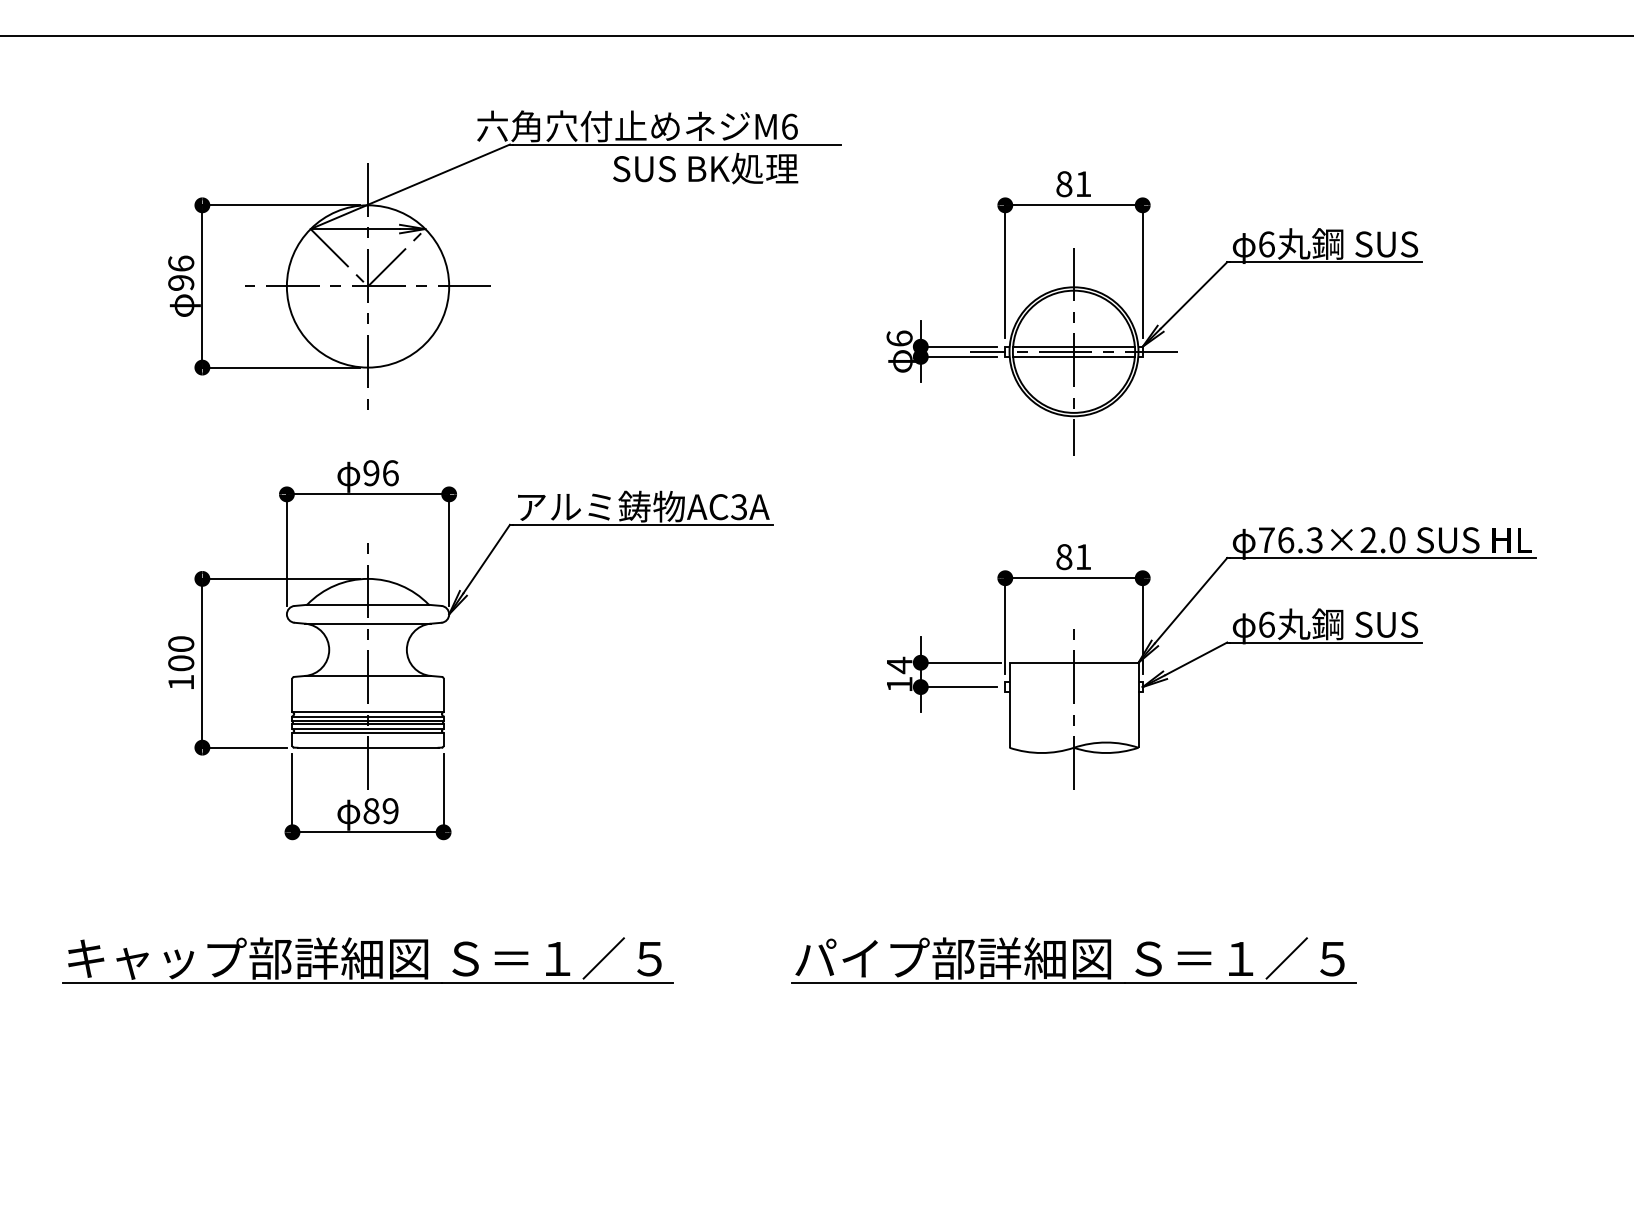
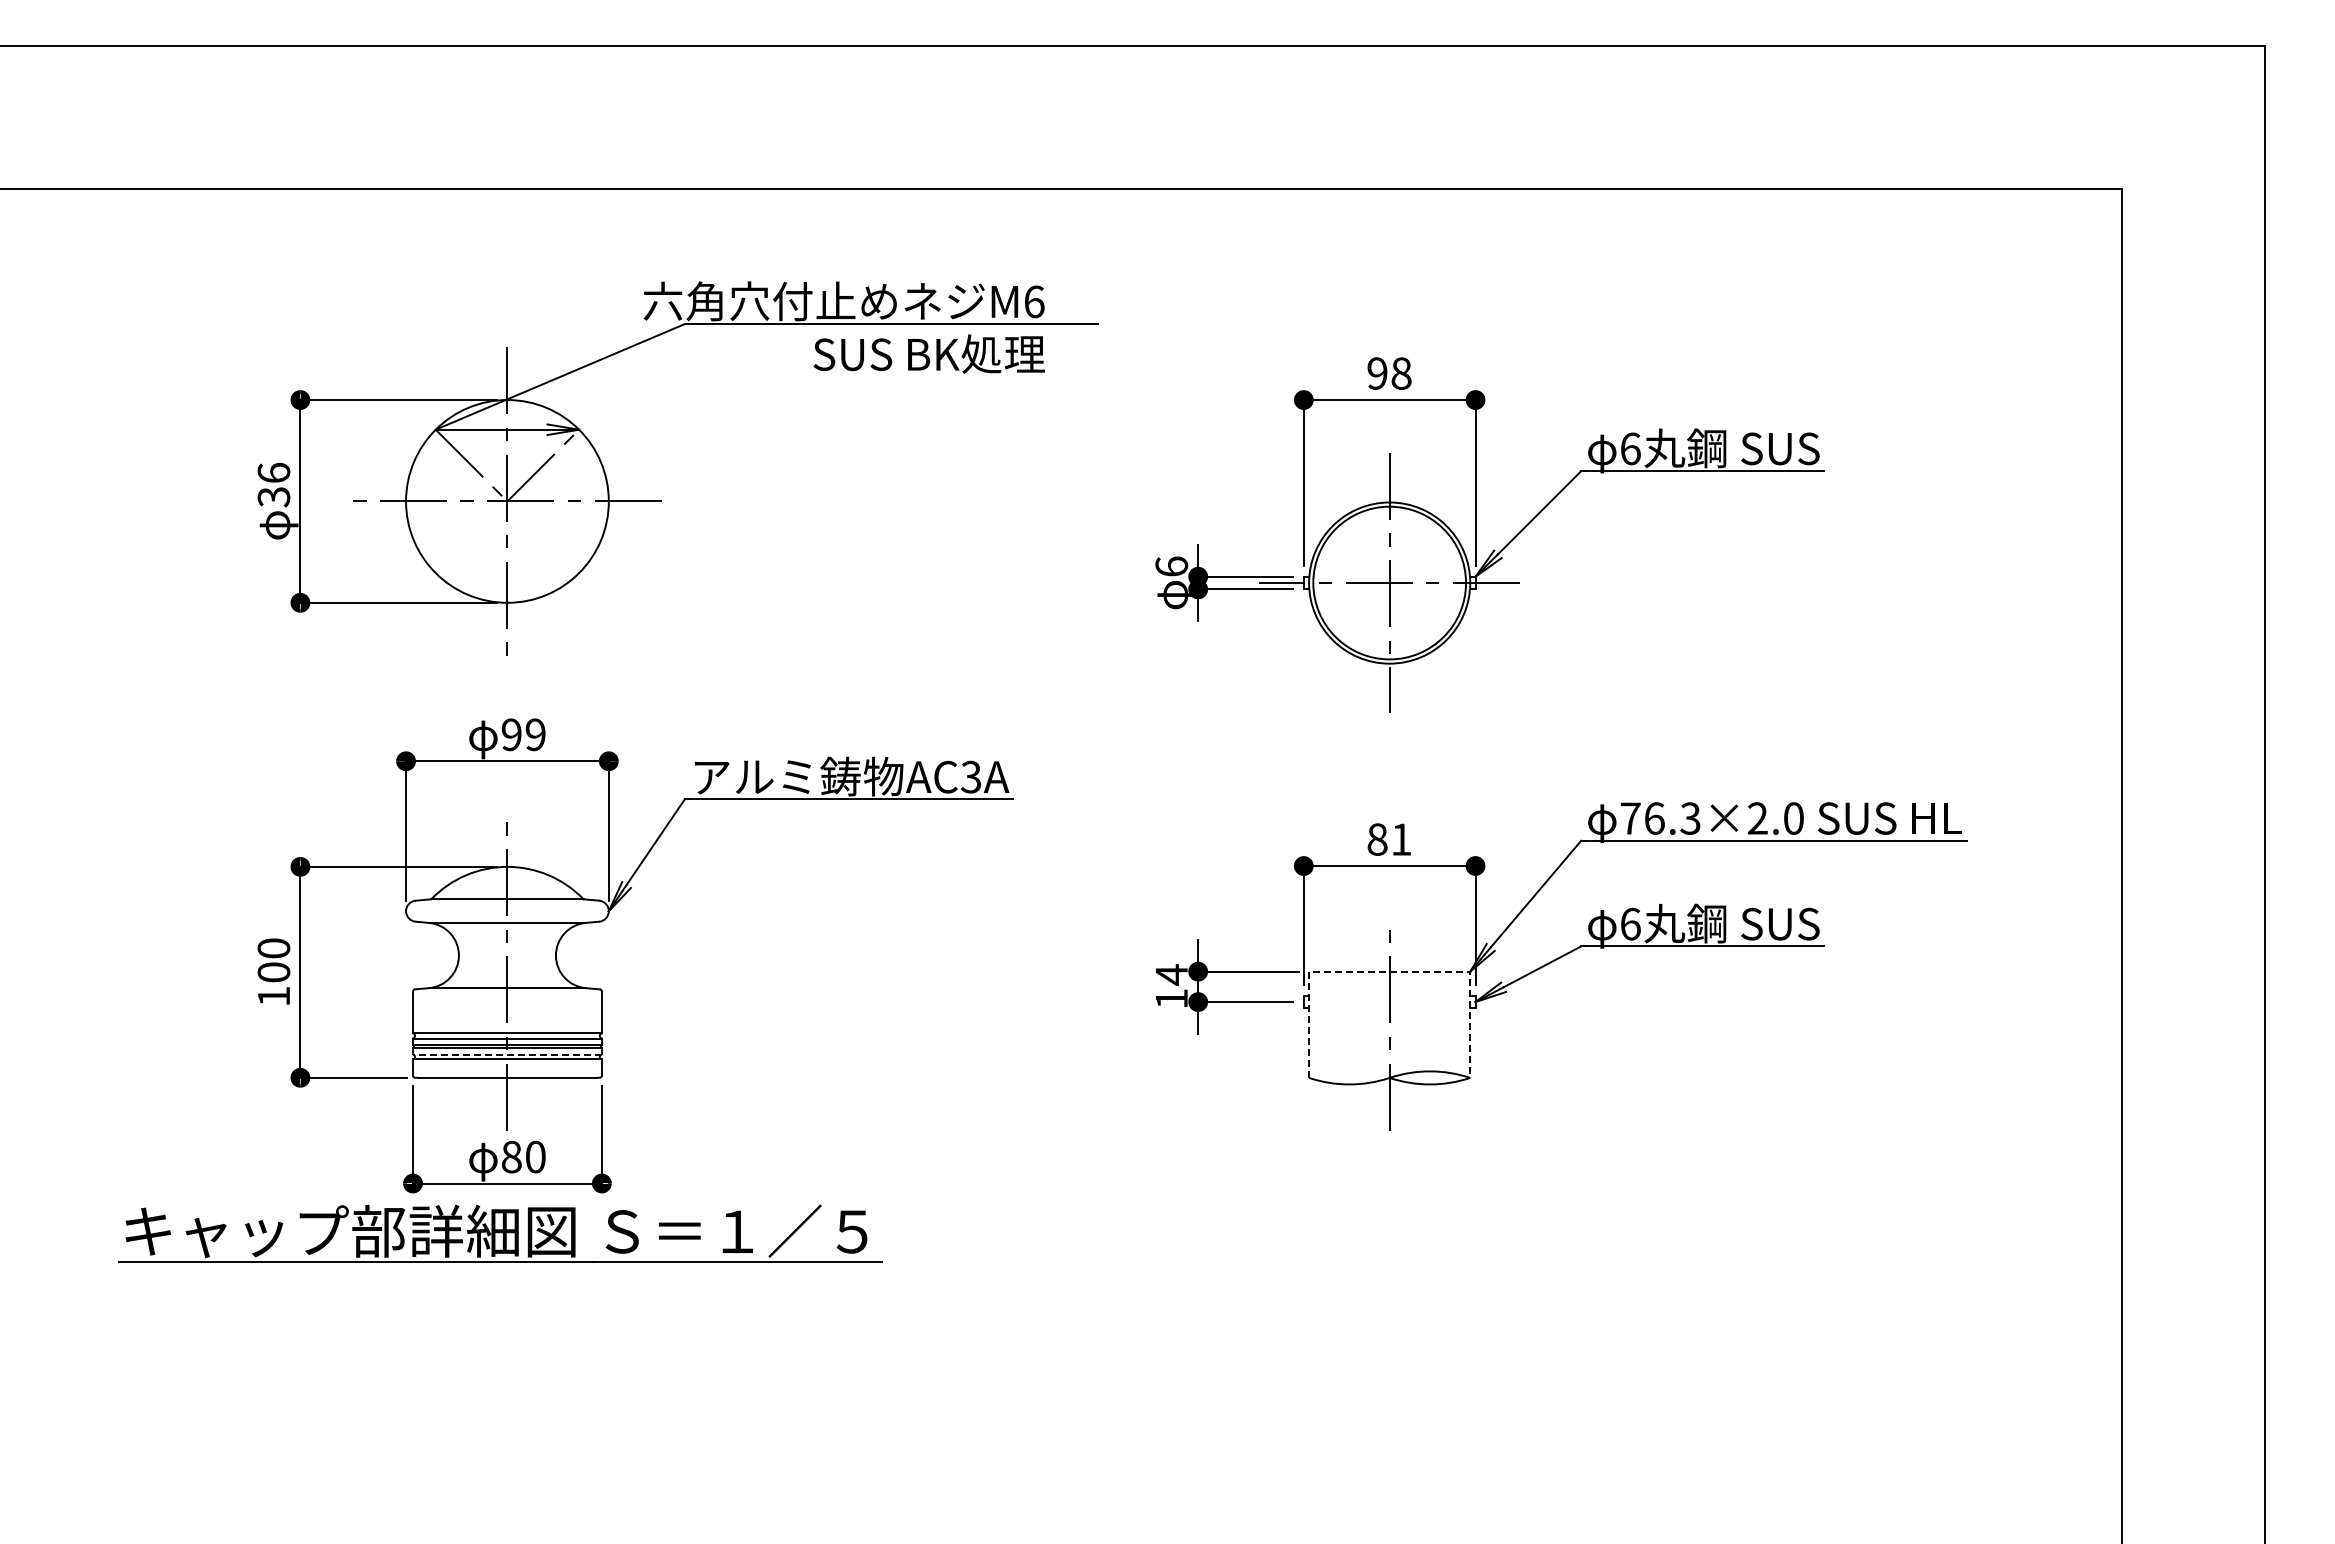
text: (1073, 184) -> (1389, 373), 81 -> 98
text: (180, 283) -> (273, 497), 96 -> 36
line: (1073, 346) -> (1389, 576), removed
line: (1073, 356) -> (1389, 589), removed
text: (390, 472) -> (535, 734), 96 -> 99
line: (1073, 662) -> (1389, 971), solid -> dashed
line: (367, 729) -> (506, 1054), solid -> dashed
text: (390, 810) -> (535, 1156), 89 -> 80
part: (368, 960) -> (500, 1233), moved
part: (1073, 960) -> (1389, 1343), removed

